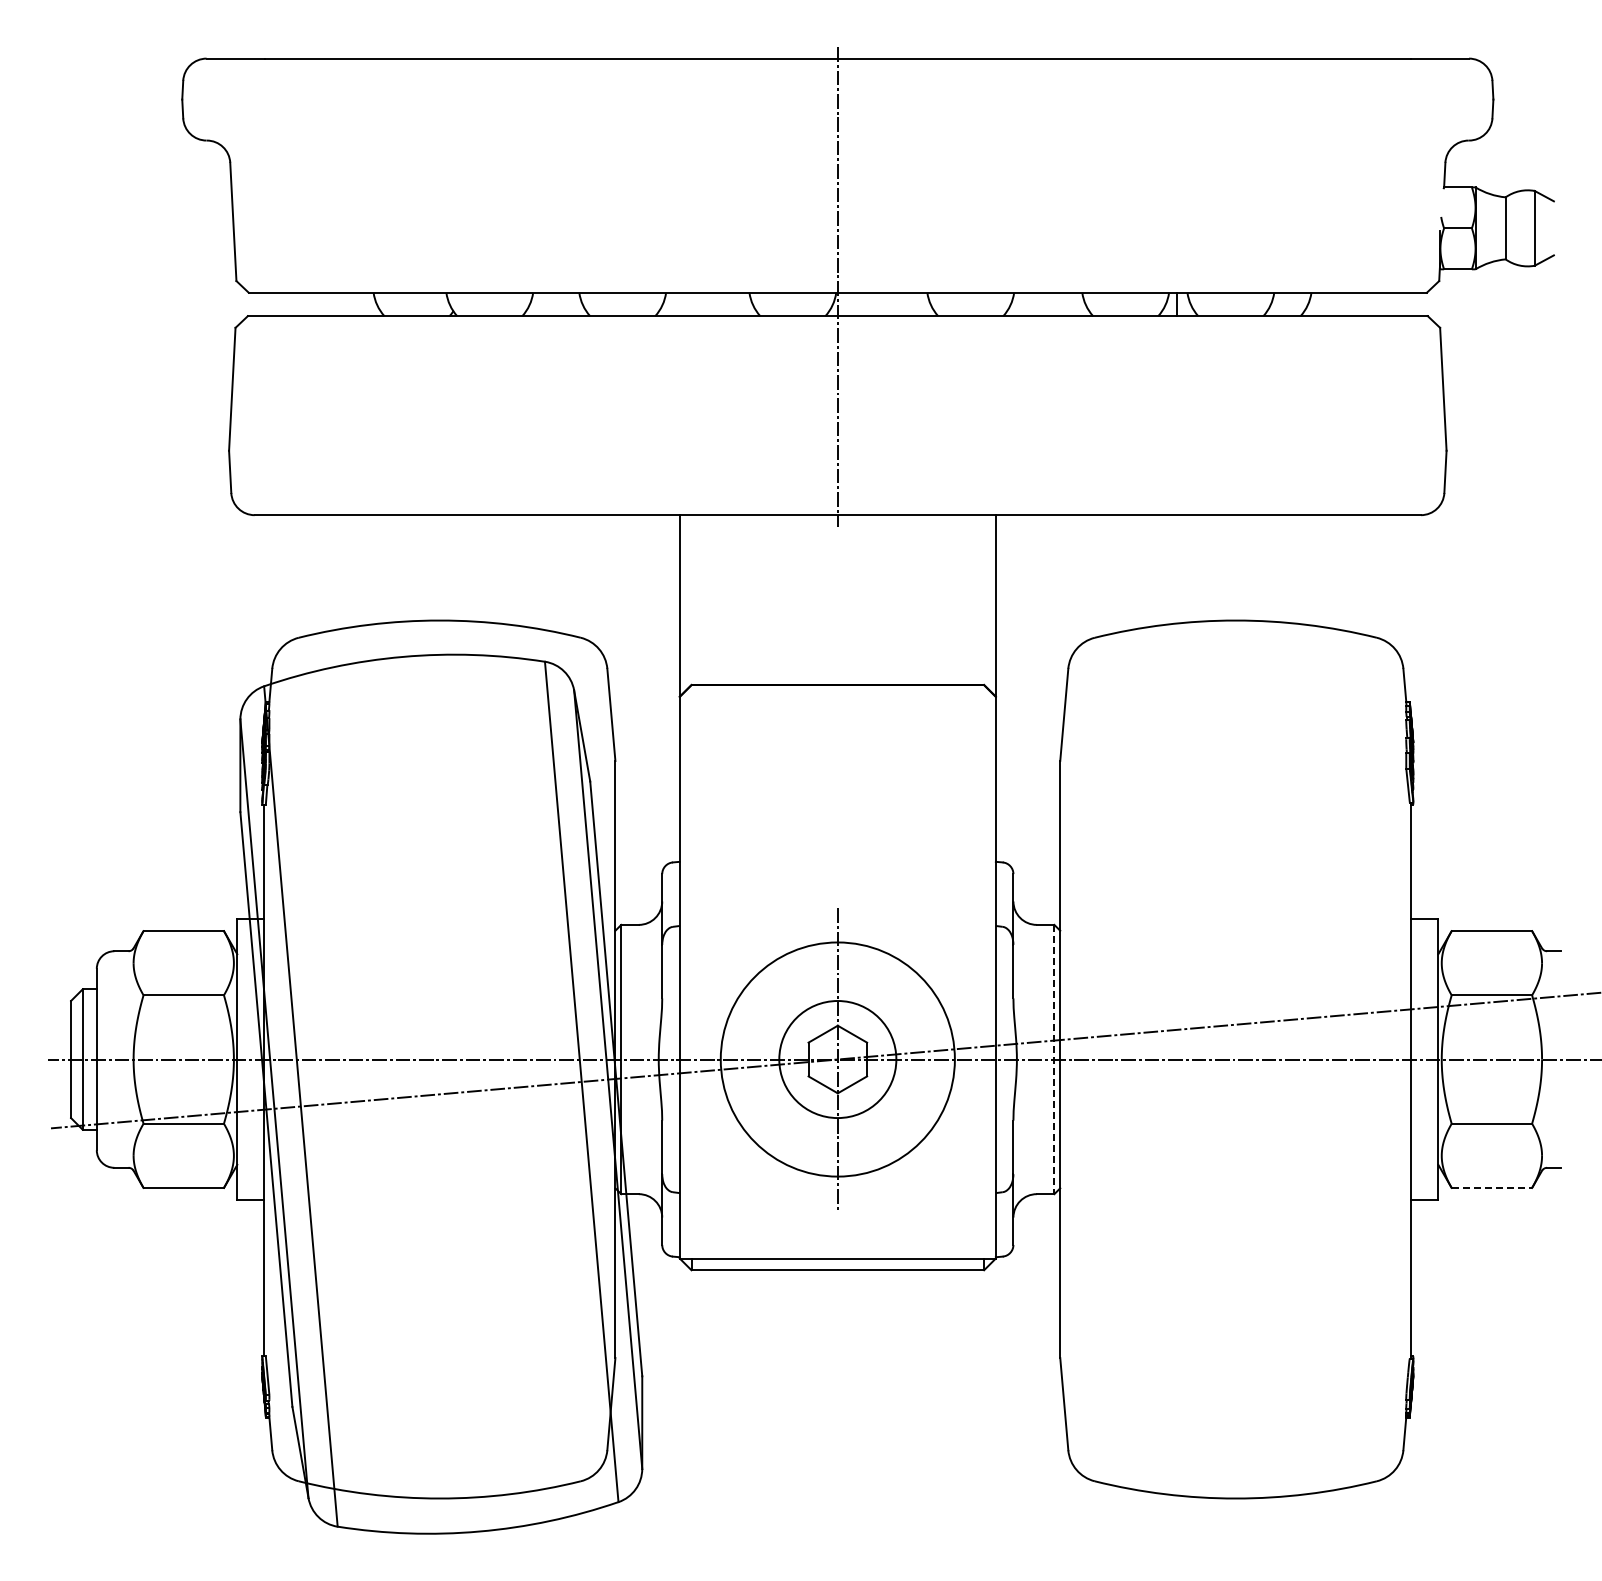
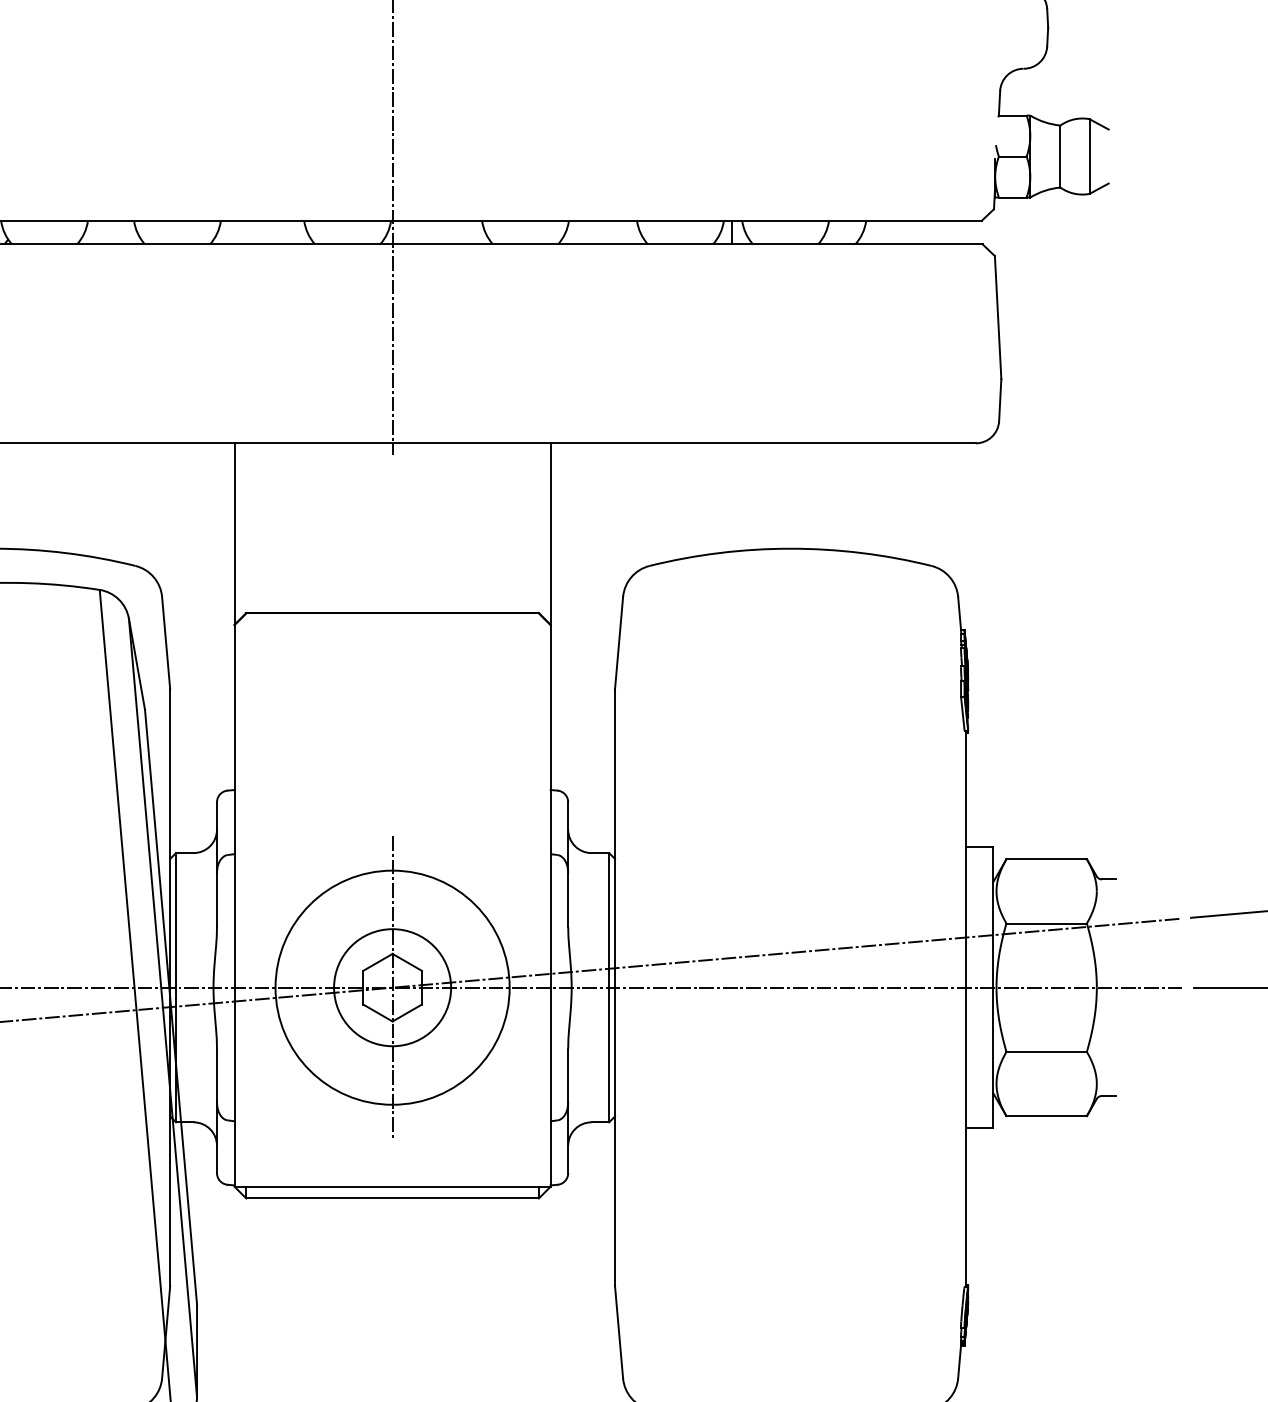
line: (1054, 1059) -> (609, 987), dashed -> solid
line: (1492, 1187) -> (1047, 1115), dashed -> solid

